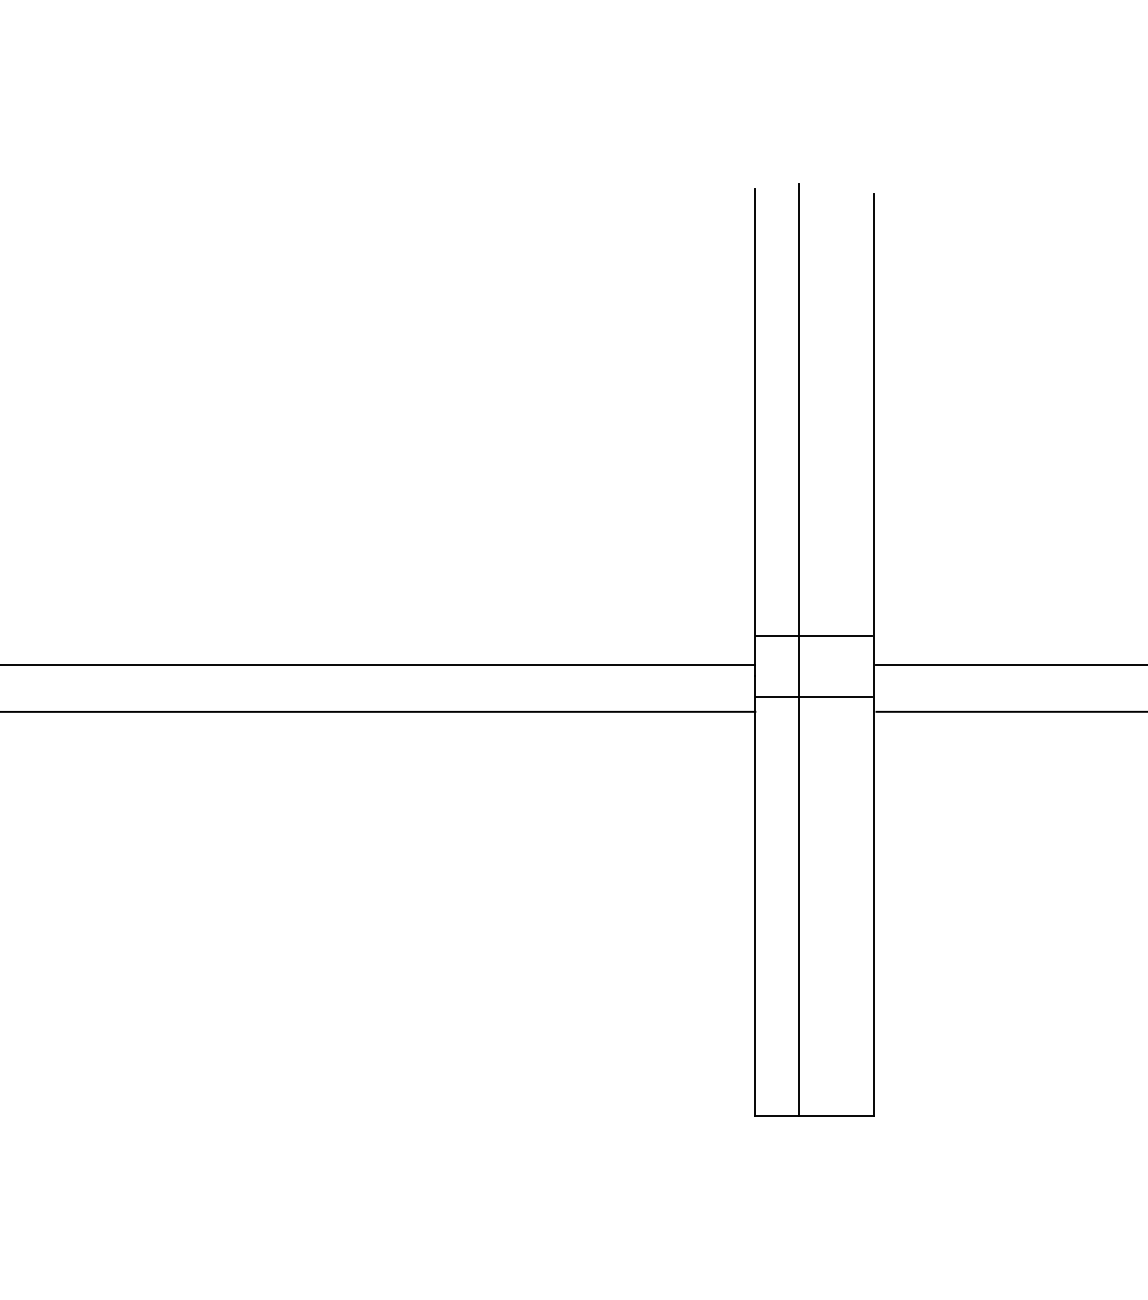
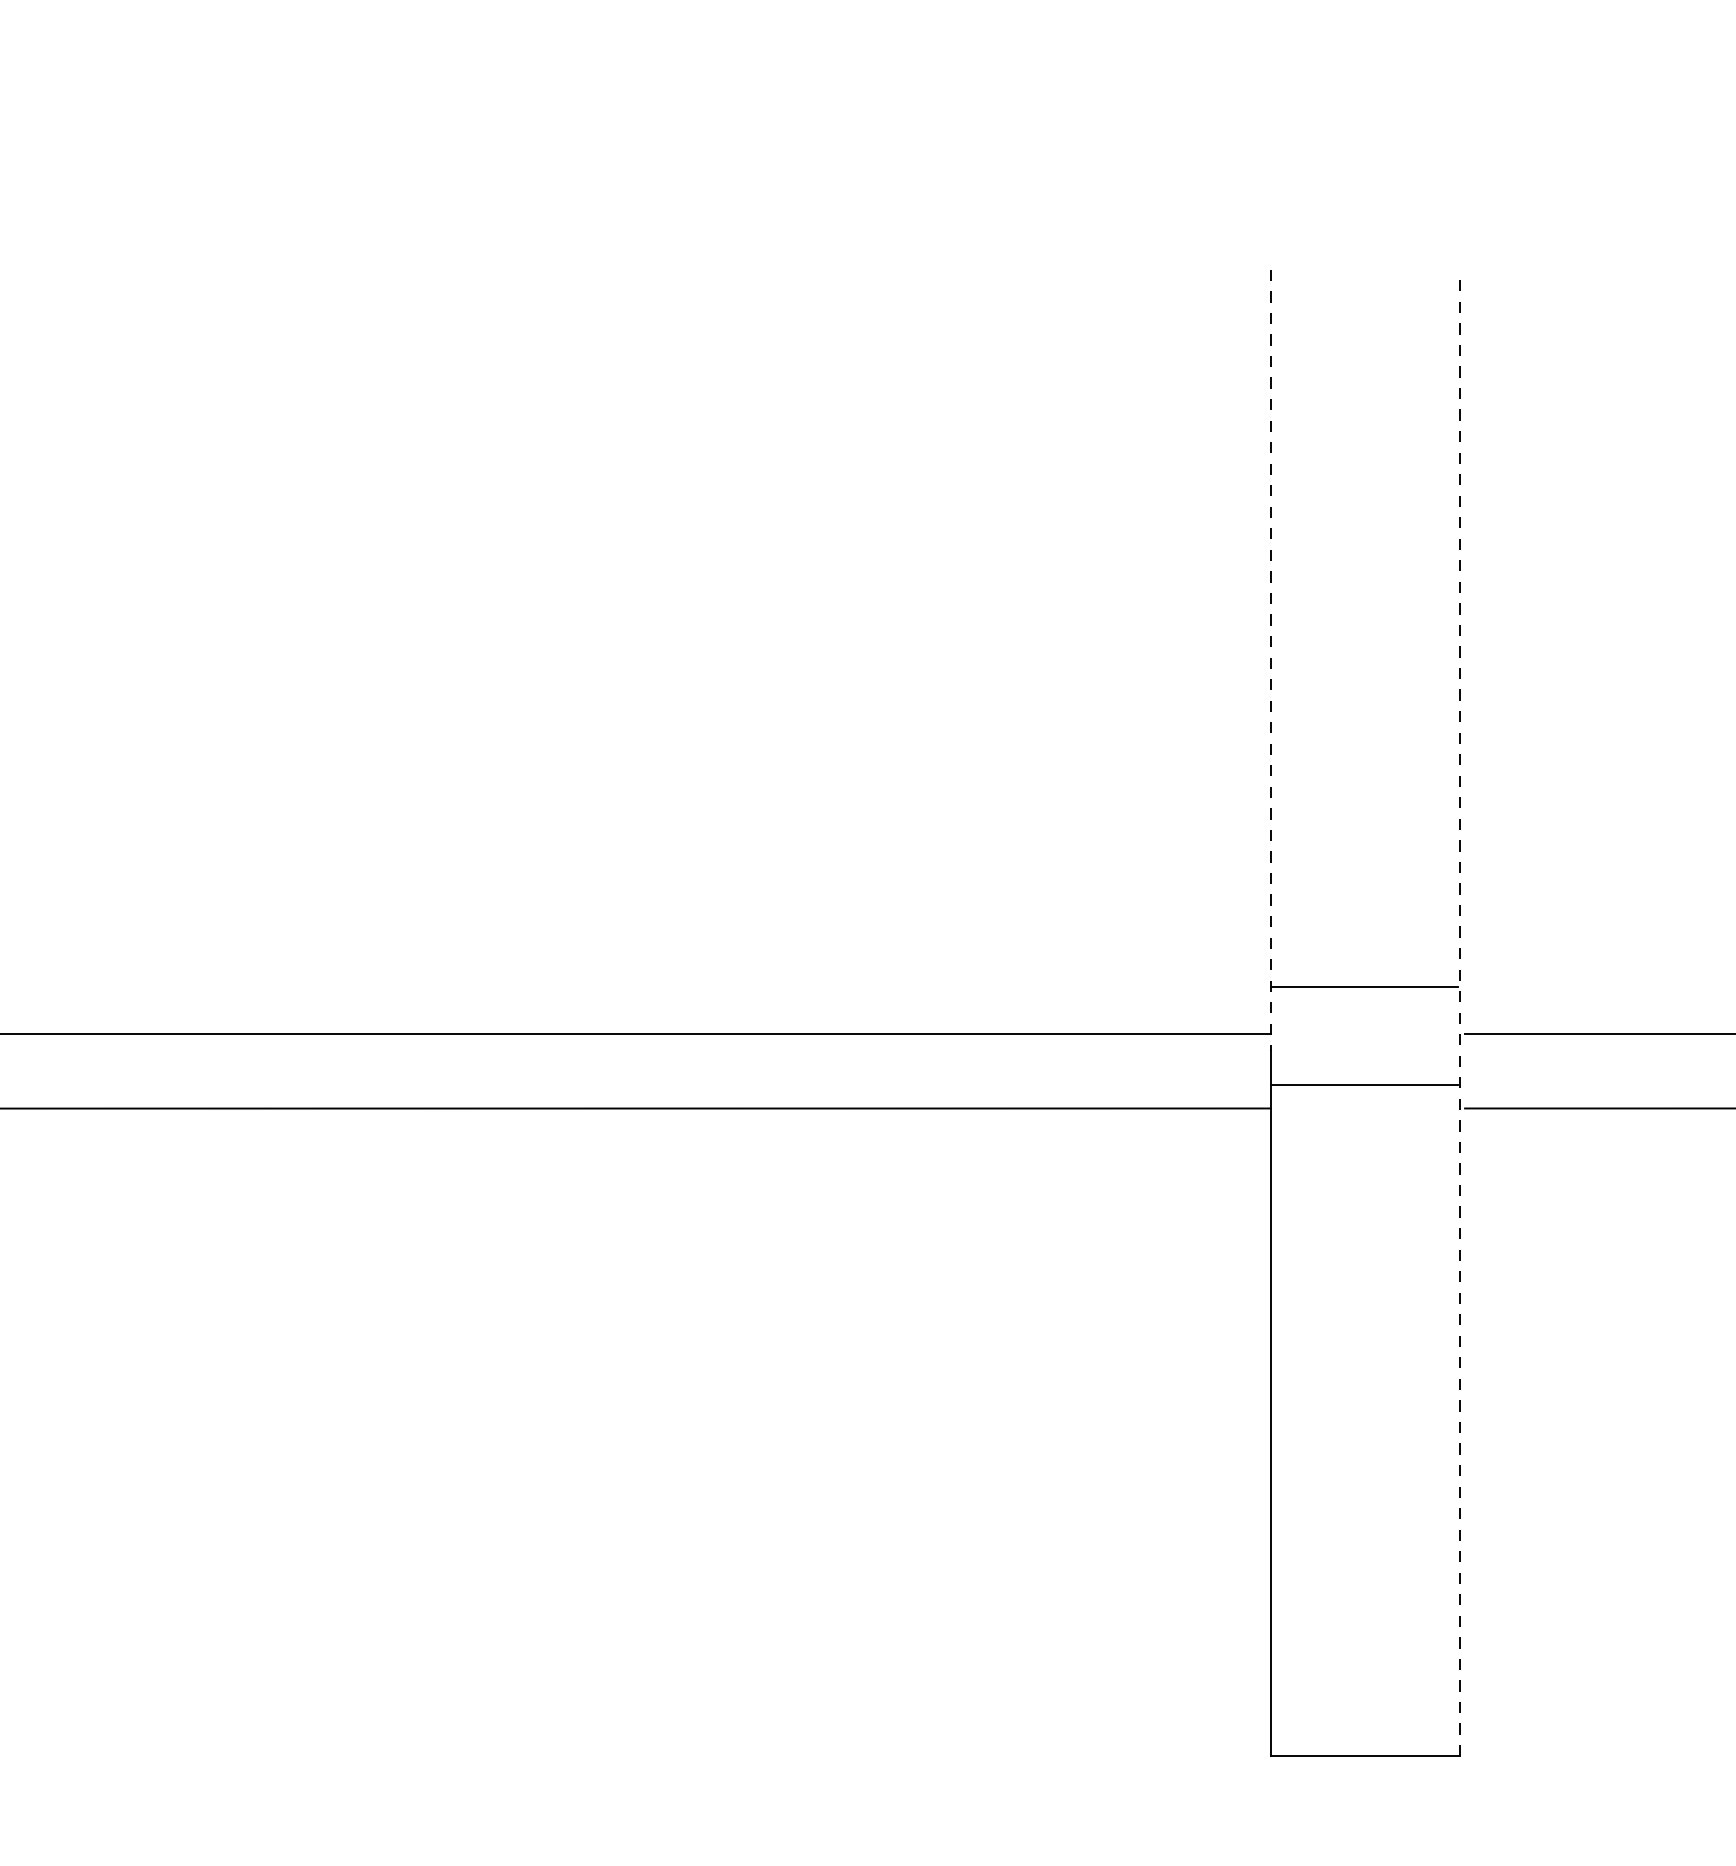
line: (755, 432) -> (1270, 660), solid -> dashed
line: (798, 649) -> (1339, 1008), removed
line: (873, 654) -> (1460, 1016), solid -> dashed

